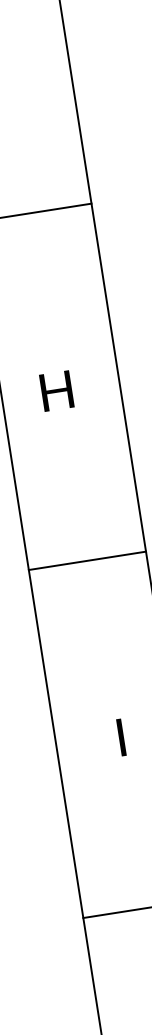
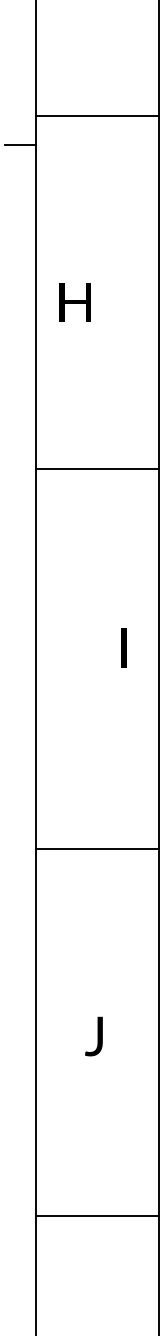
text: (56, 391) -> (74, 302), moved
line: (87, 560) -> (97, 468), moved
text: (120, 737) -> (123, 647), moved

